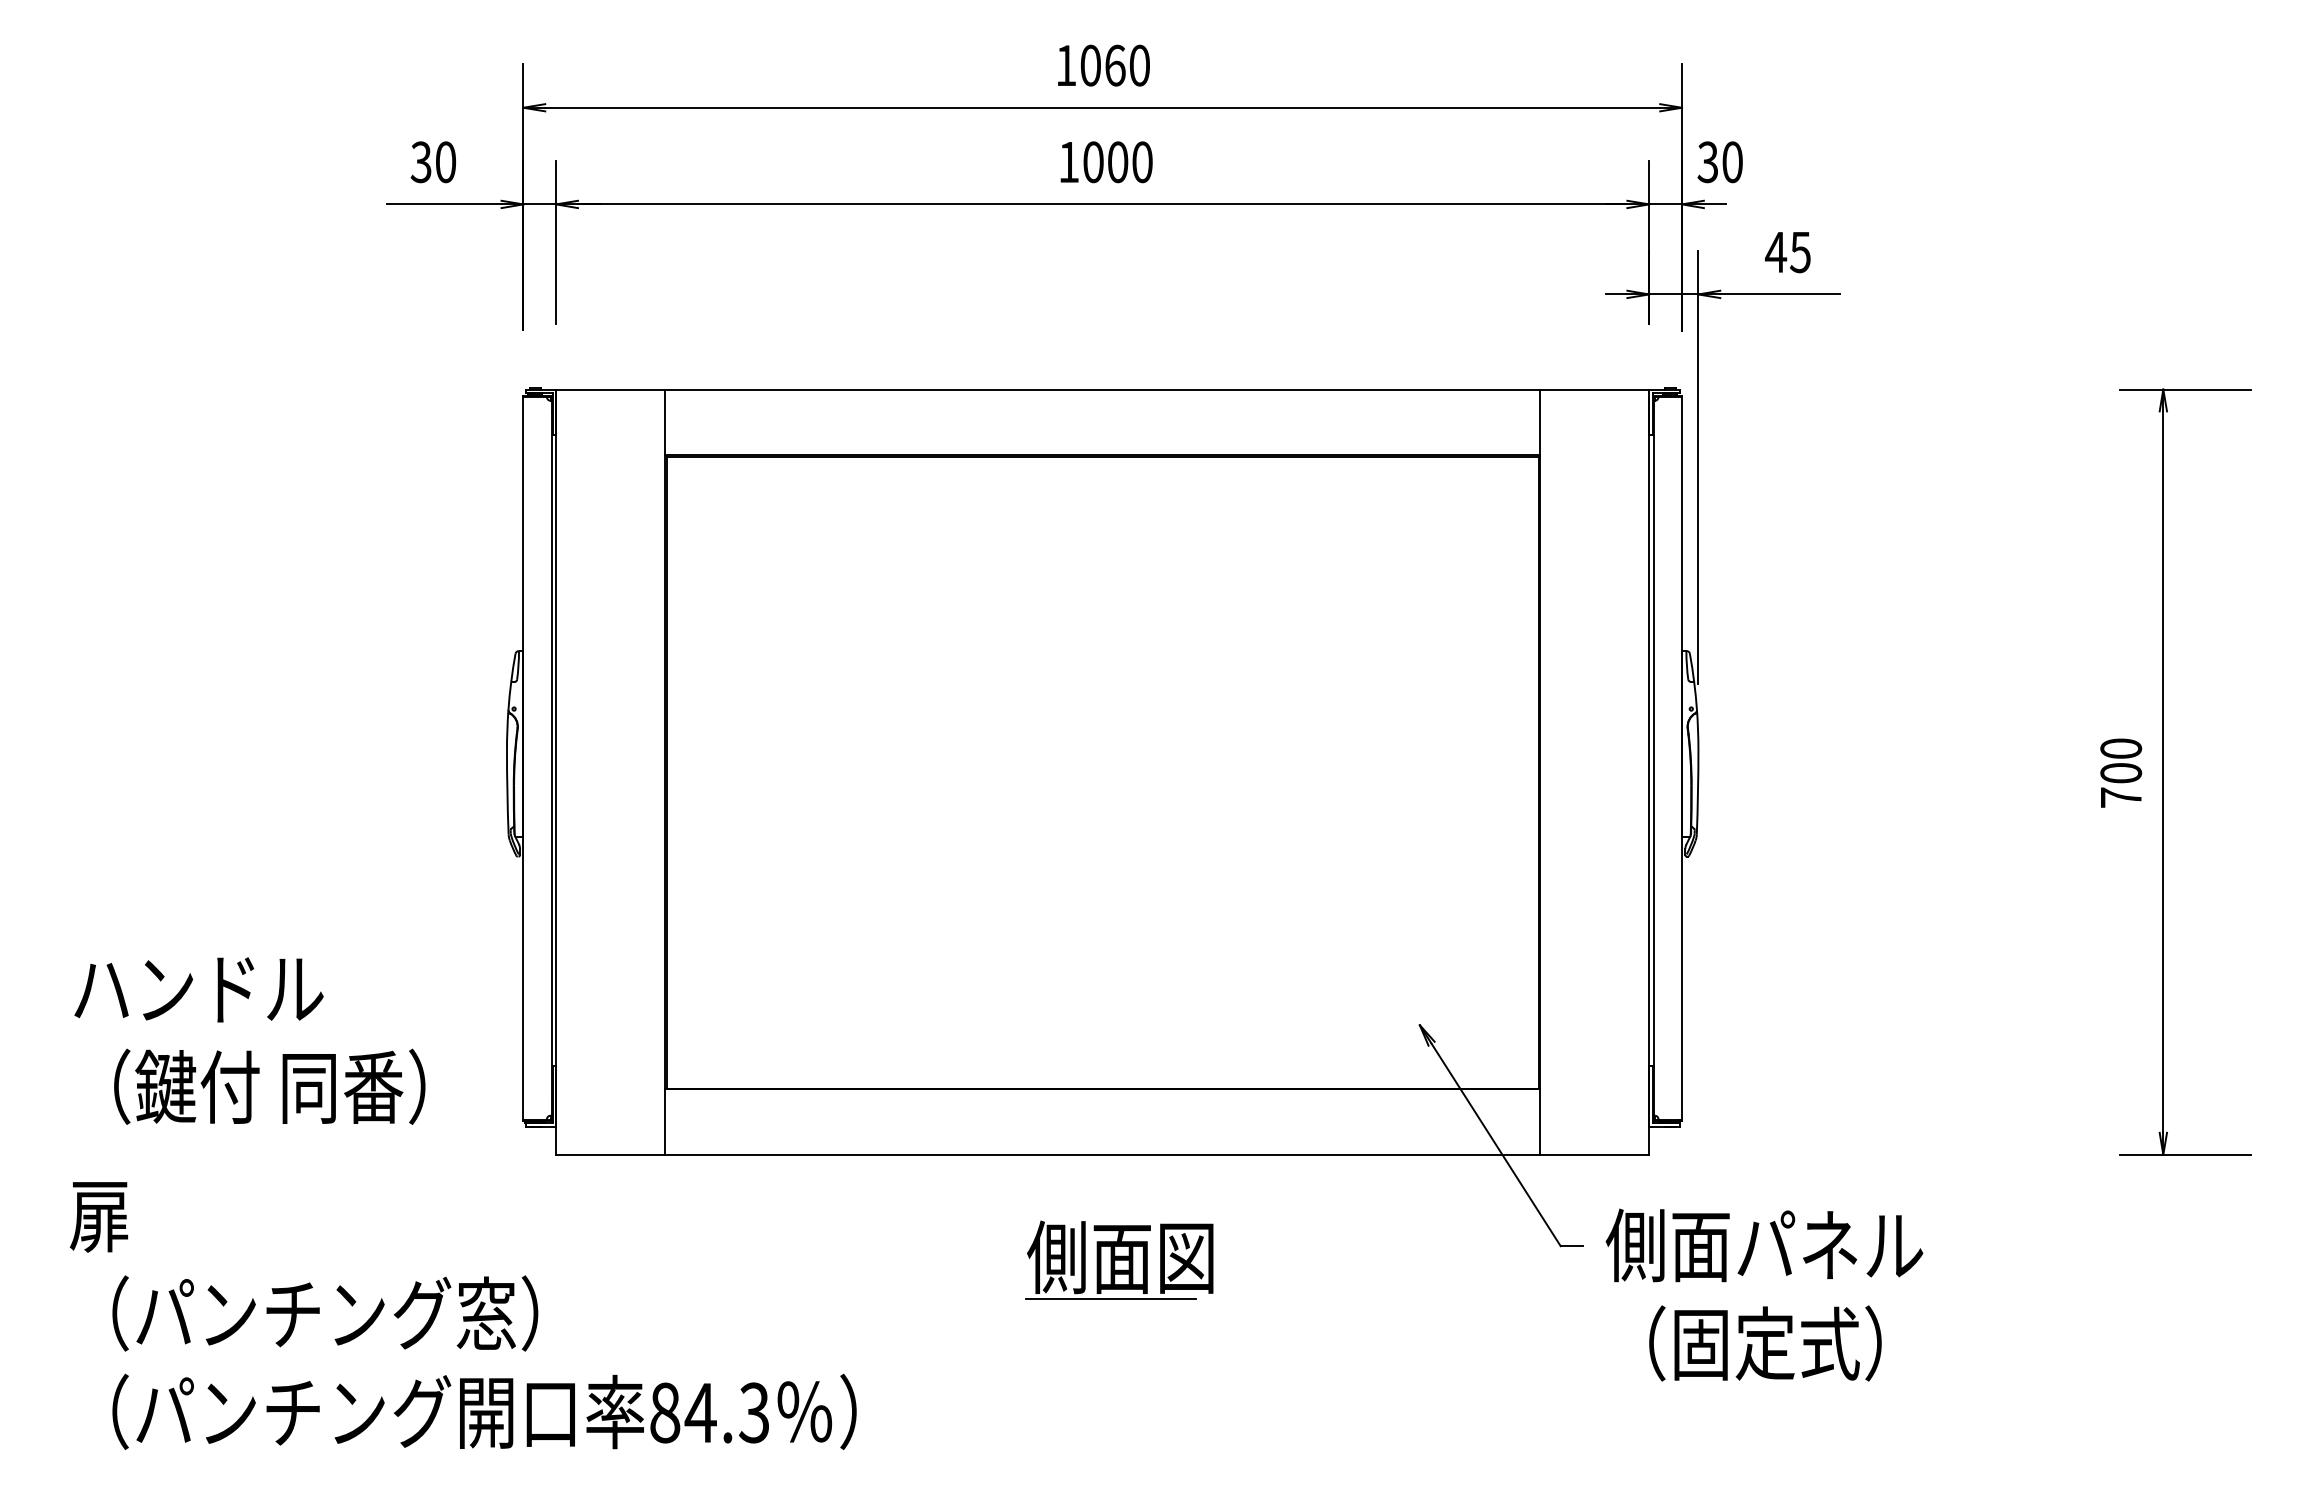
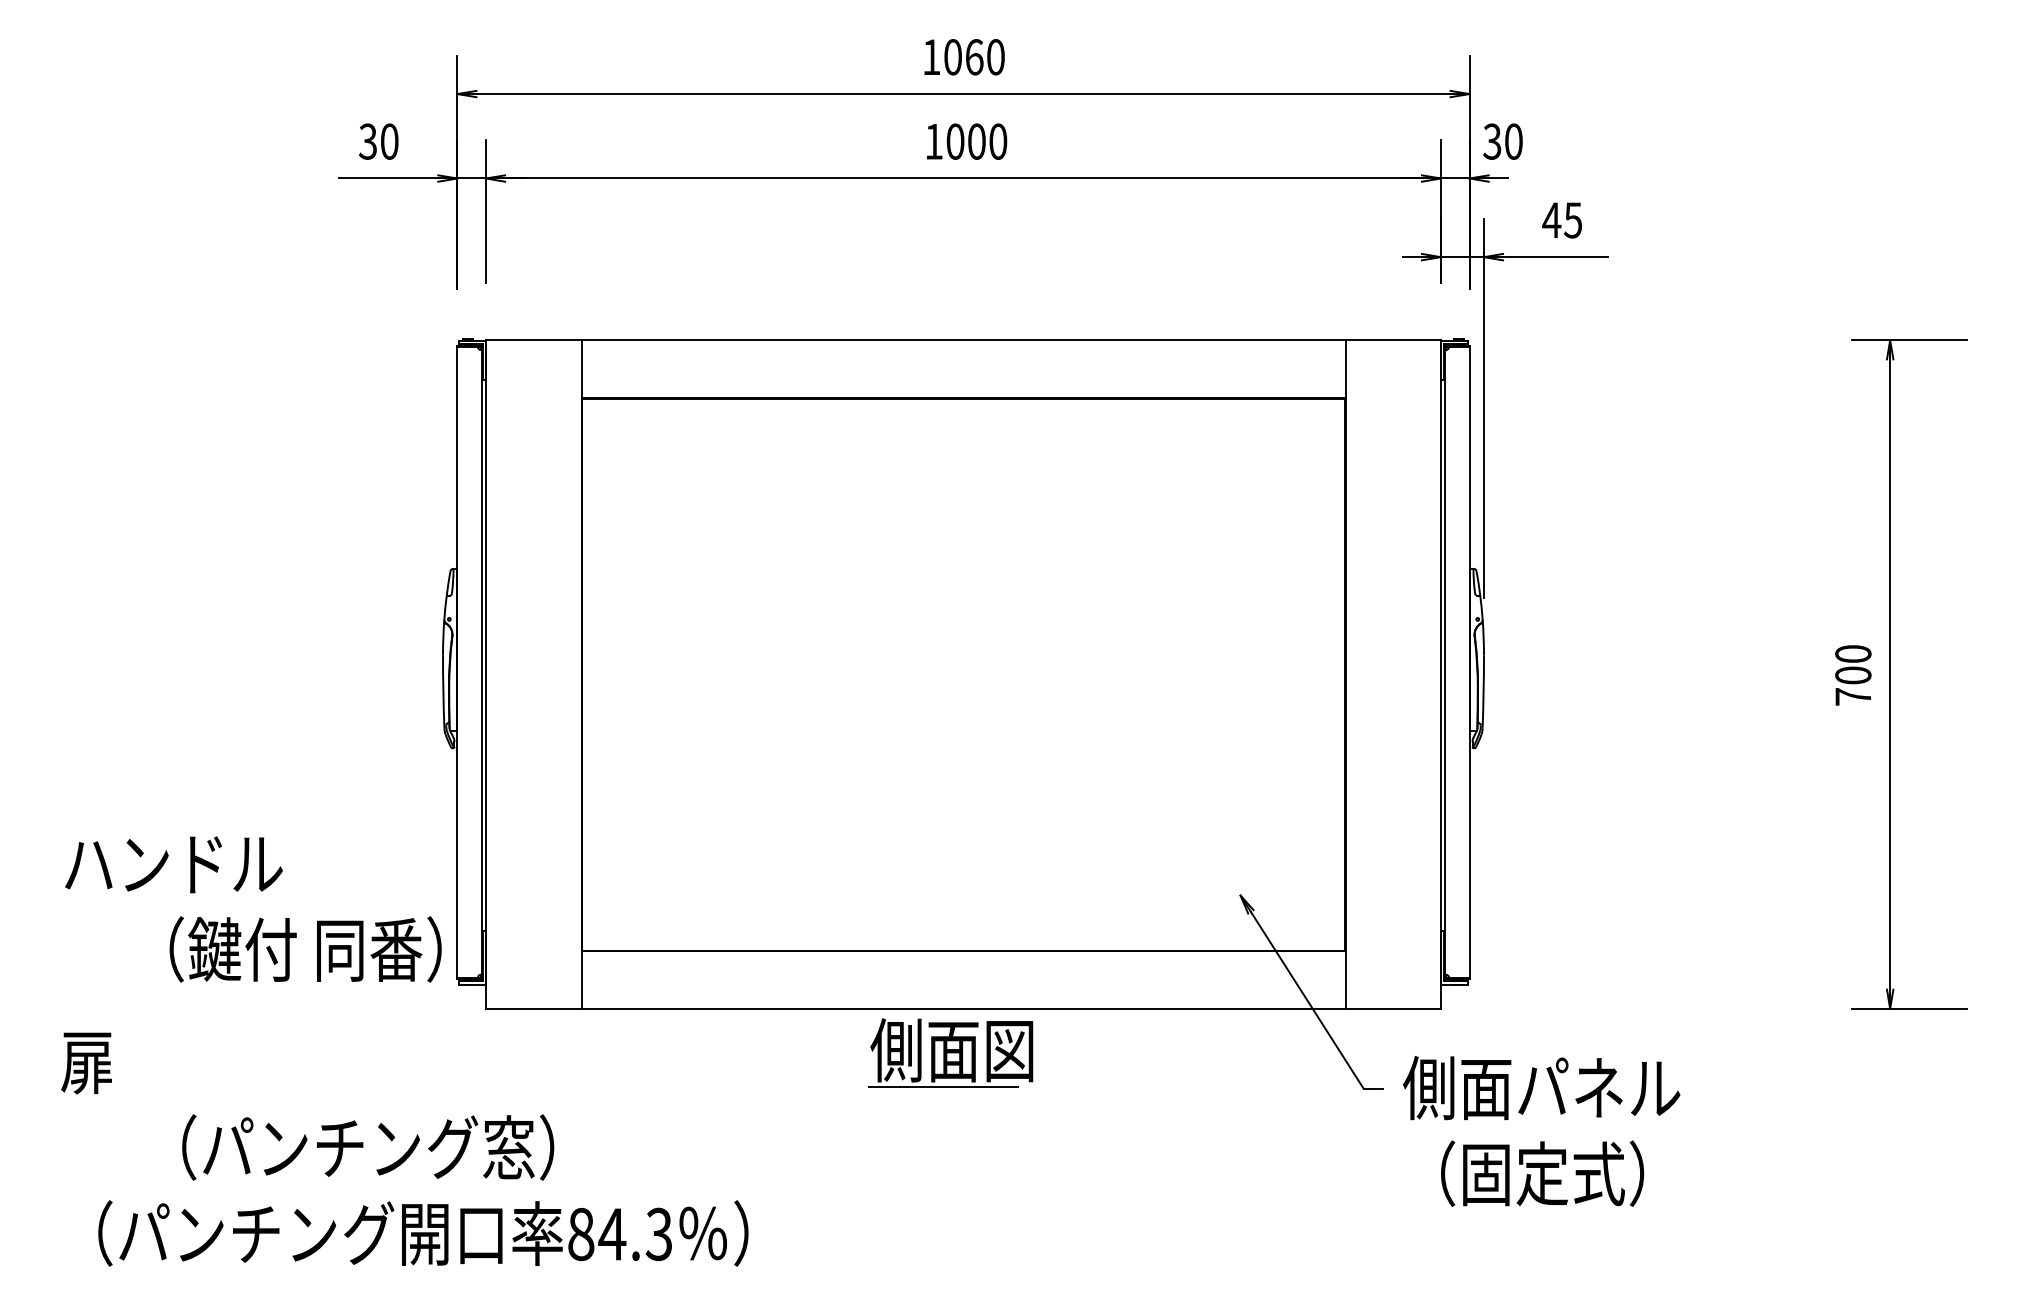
text: (269, 1086) -> (305, 949), moved
part: (1119, 1259) -> (951, 1052), moved
text: (325, 1313) -> (368, 1147), moved

